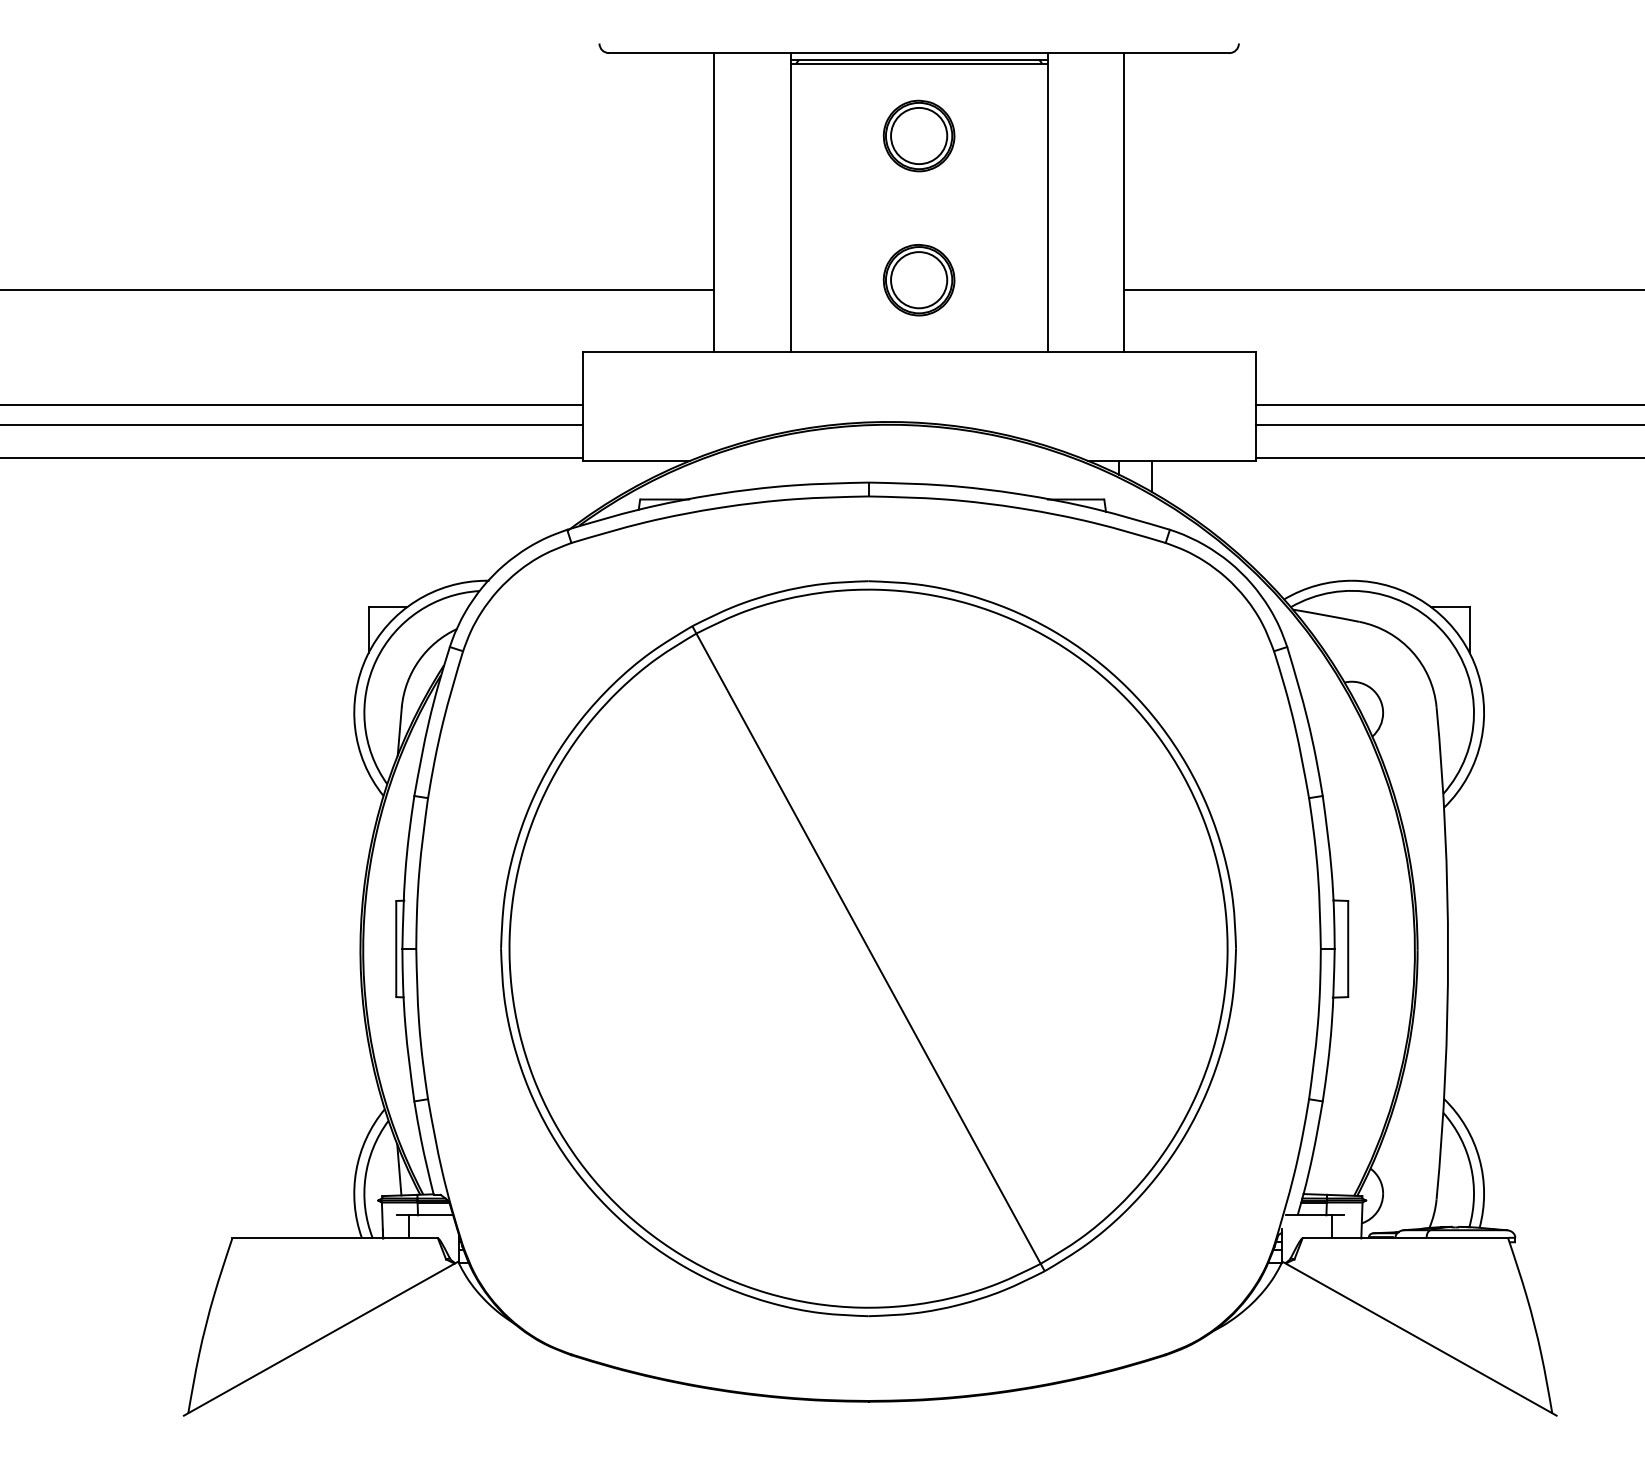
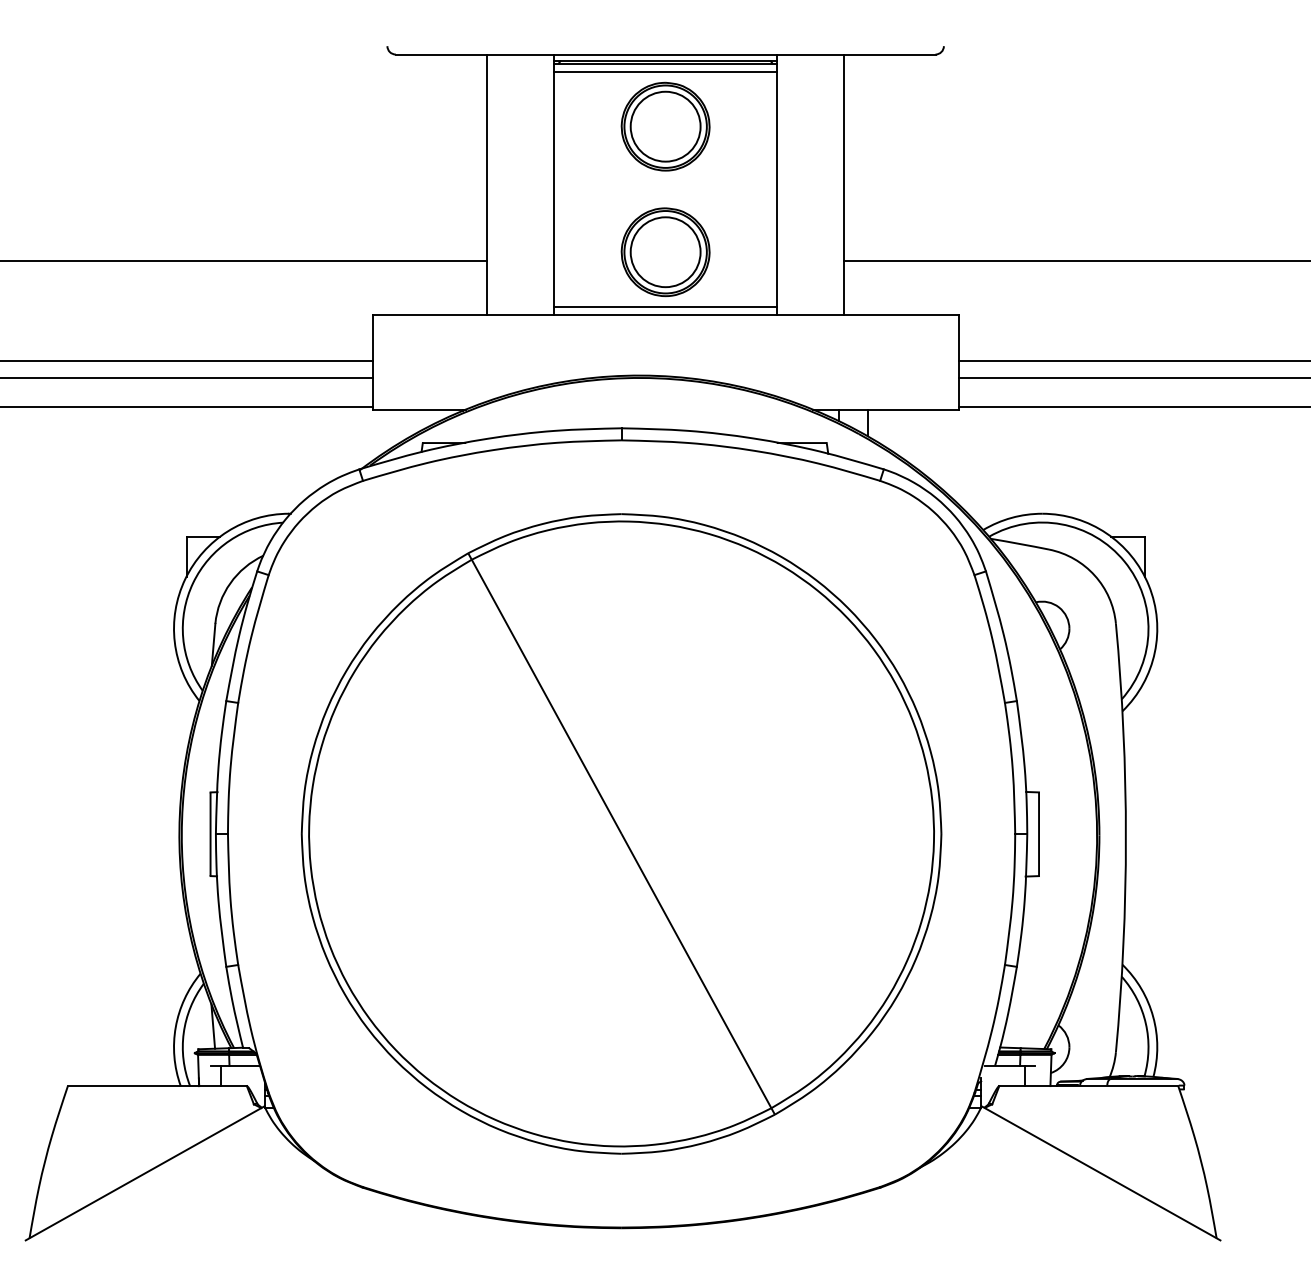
line: (918, 73) -> (665, 72), added
part: (918, 135) -> (665, 126), size x1.43
part: (918, 279) -> (665, 251), size x1.43
line: (918, 342) -> (665, 306), added

